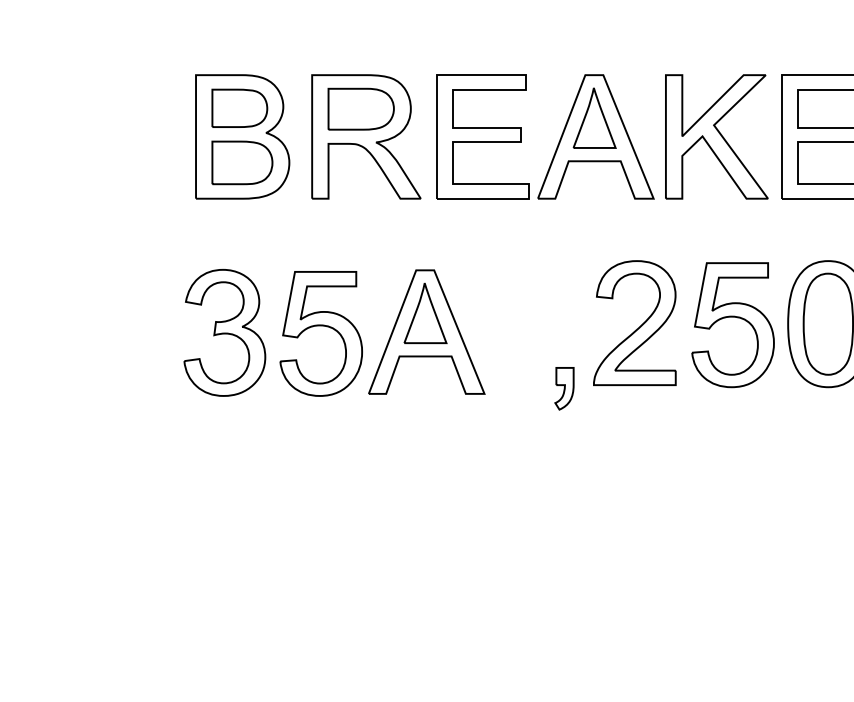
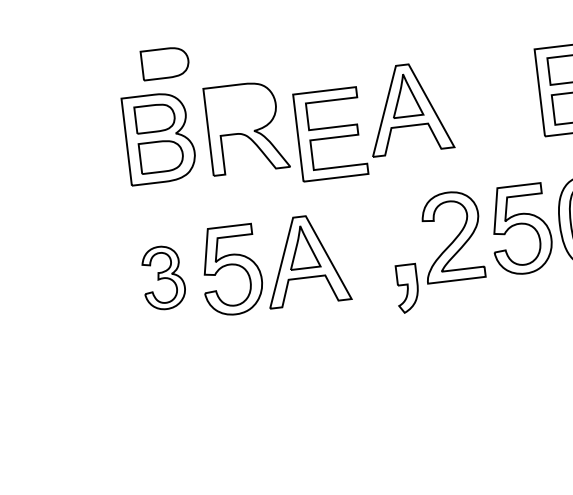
part: (360, 108) -> (164, 62), moved
part: (482, 136) -> (330, 133), moved
part: (716, 136) -> (493, 98), removed
part: (224, 332) -> (163, 277), size x0.7
part: (564, 388) -> (407, 288), size x1.6

